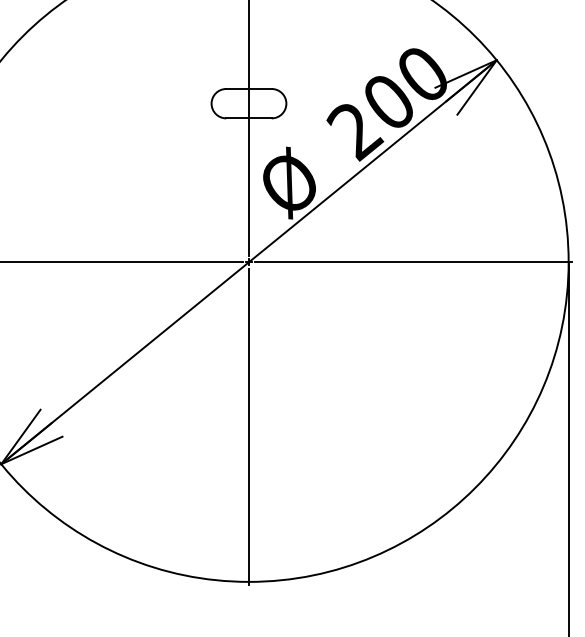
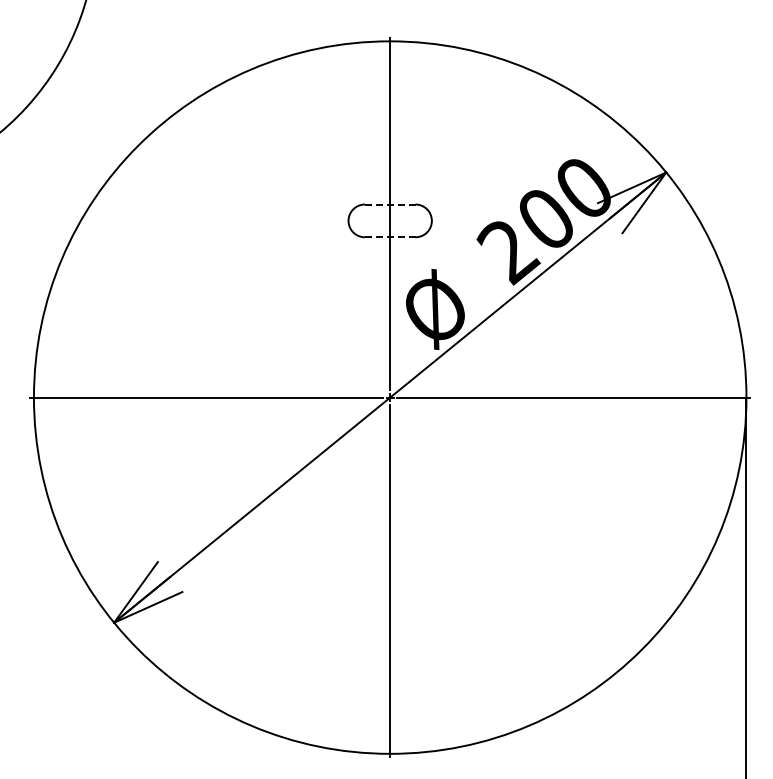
line: (248, 88) -> (389, 204), solid -> dashed
line: (249, 118) -> (390, 237), solid -> dashed

